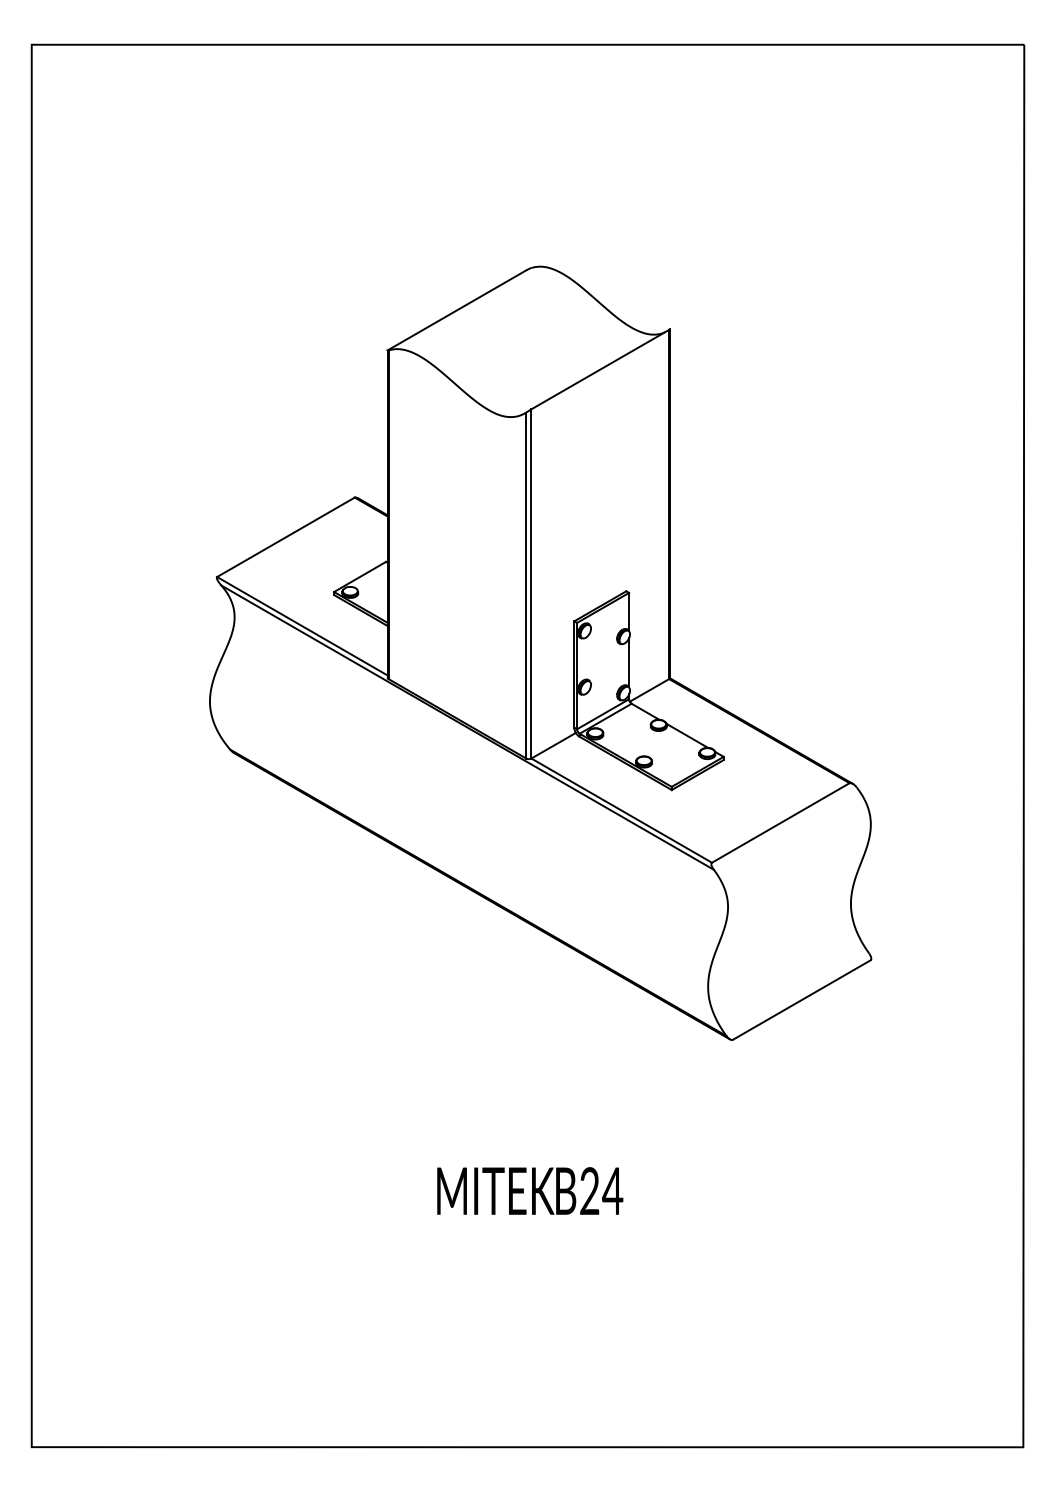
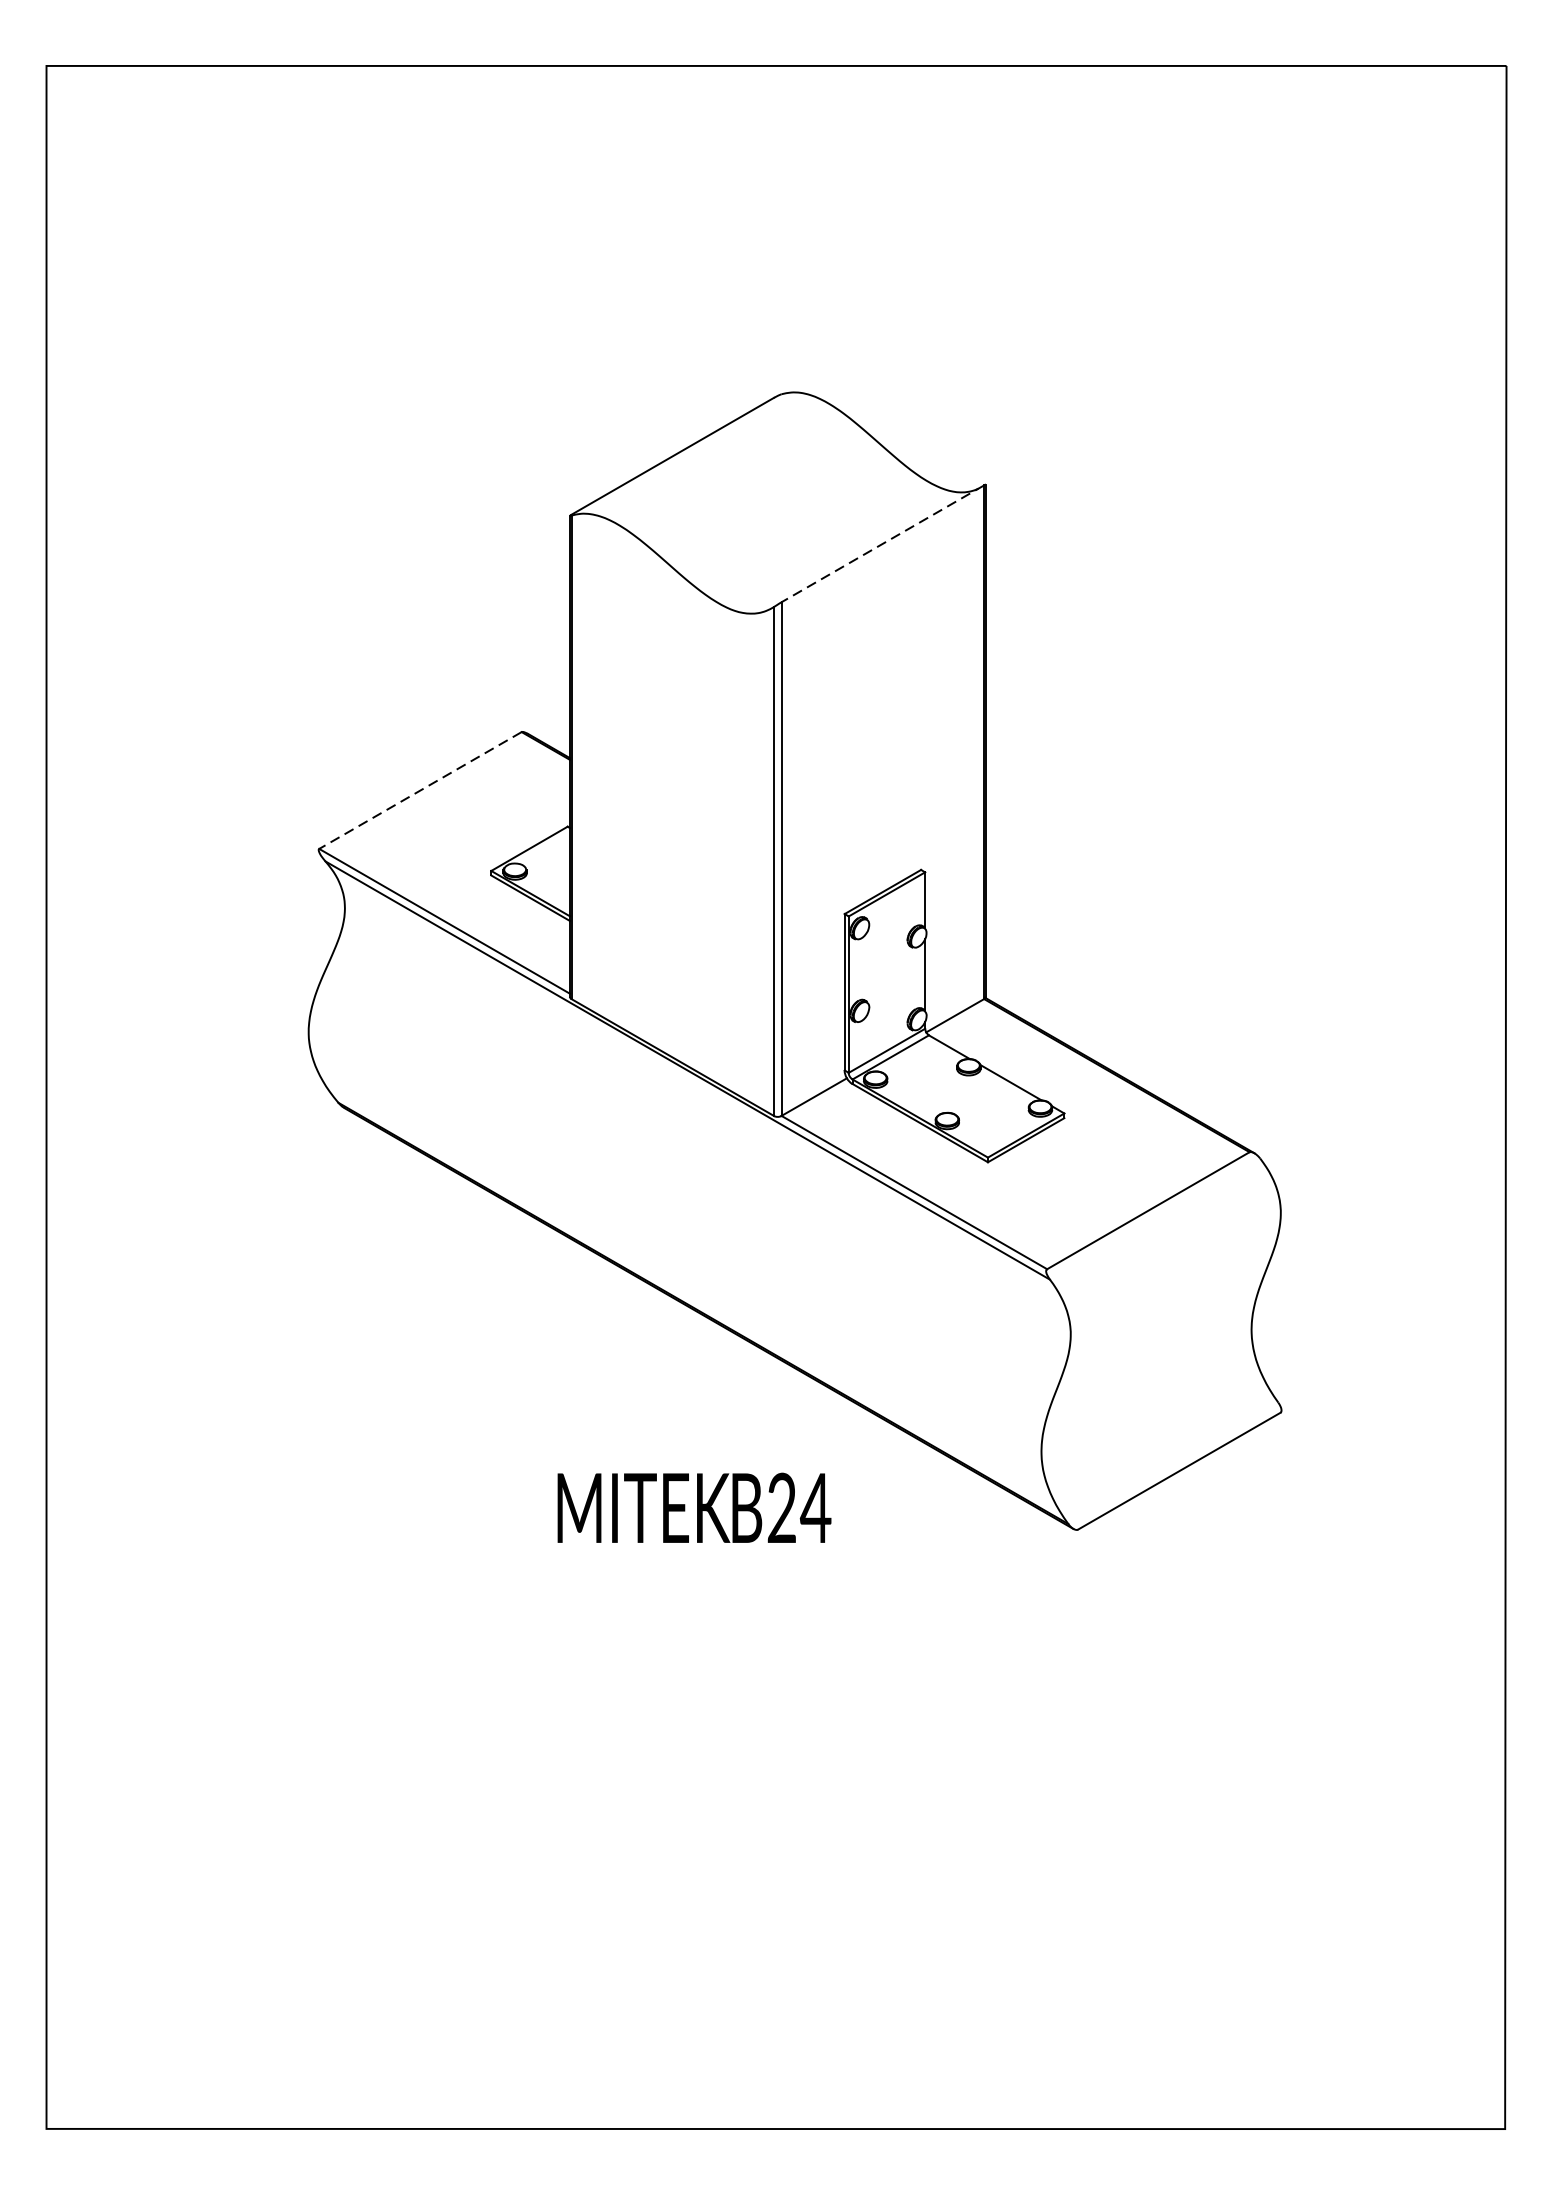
line: (599, 369) -> (881, 543), solid -> dashed
line: (285, 537) -> (419, 790), solid -> dashed
text: (530, 1190) -> (694, 1507), moved

